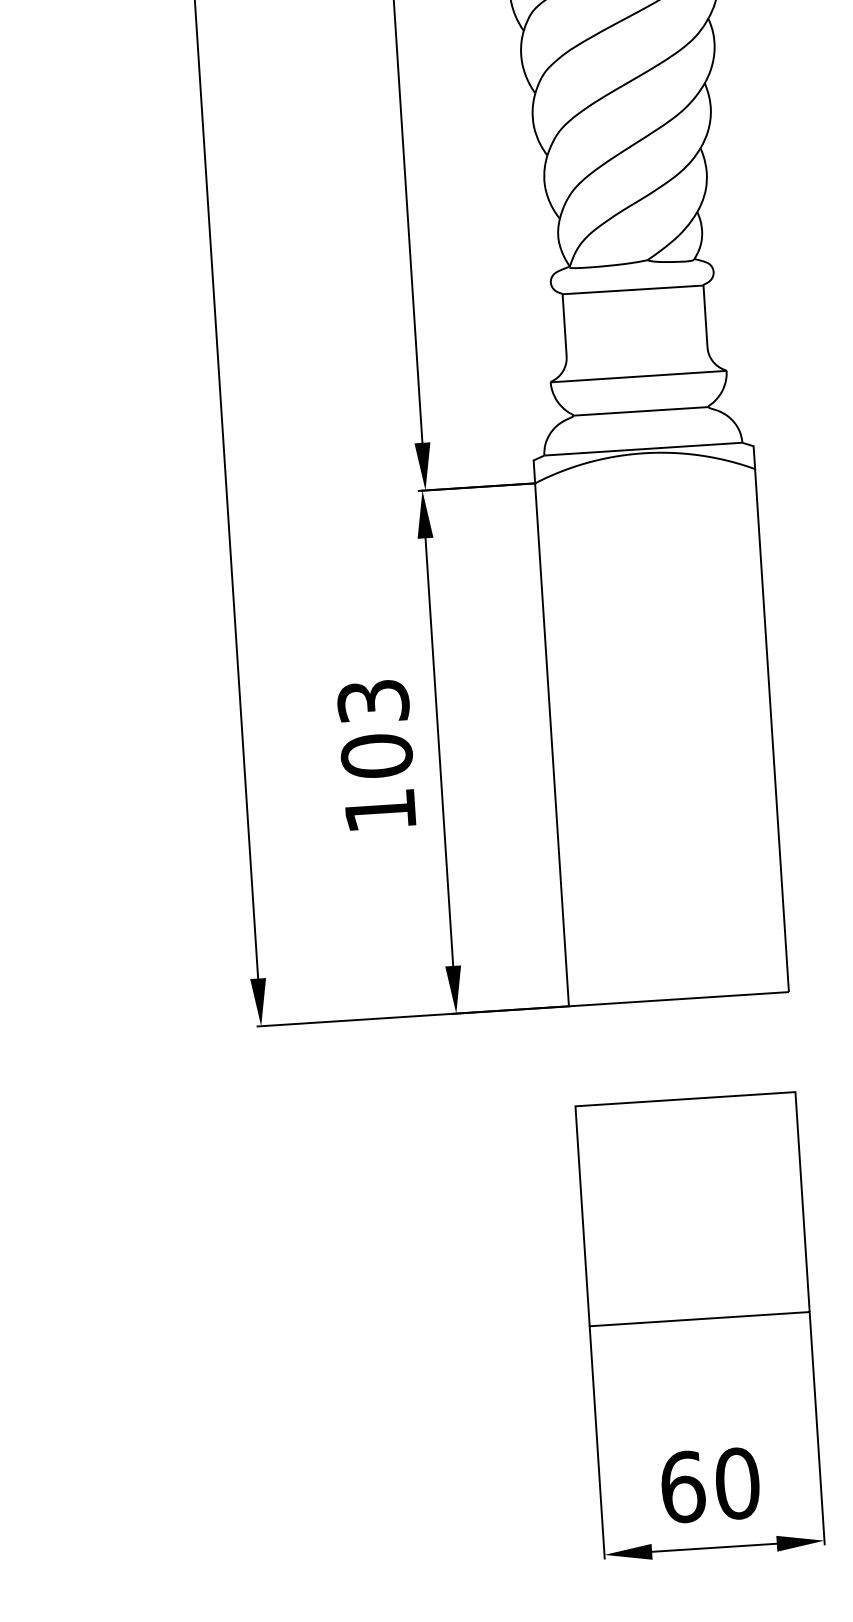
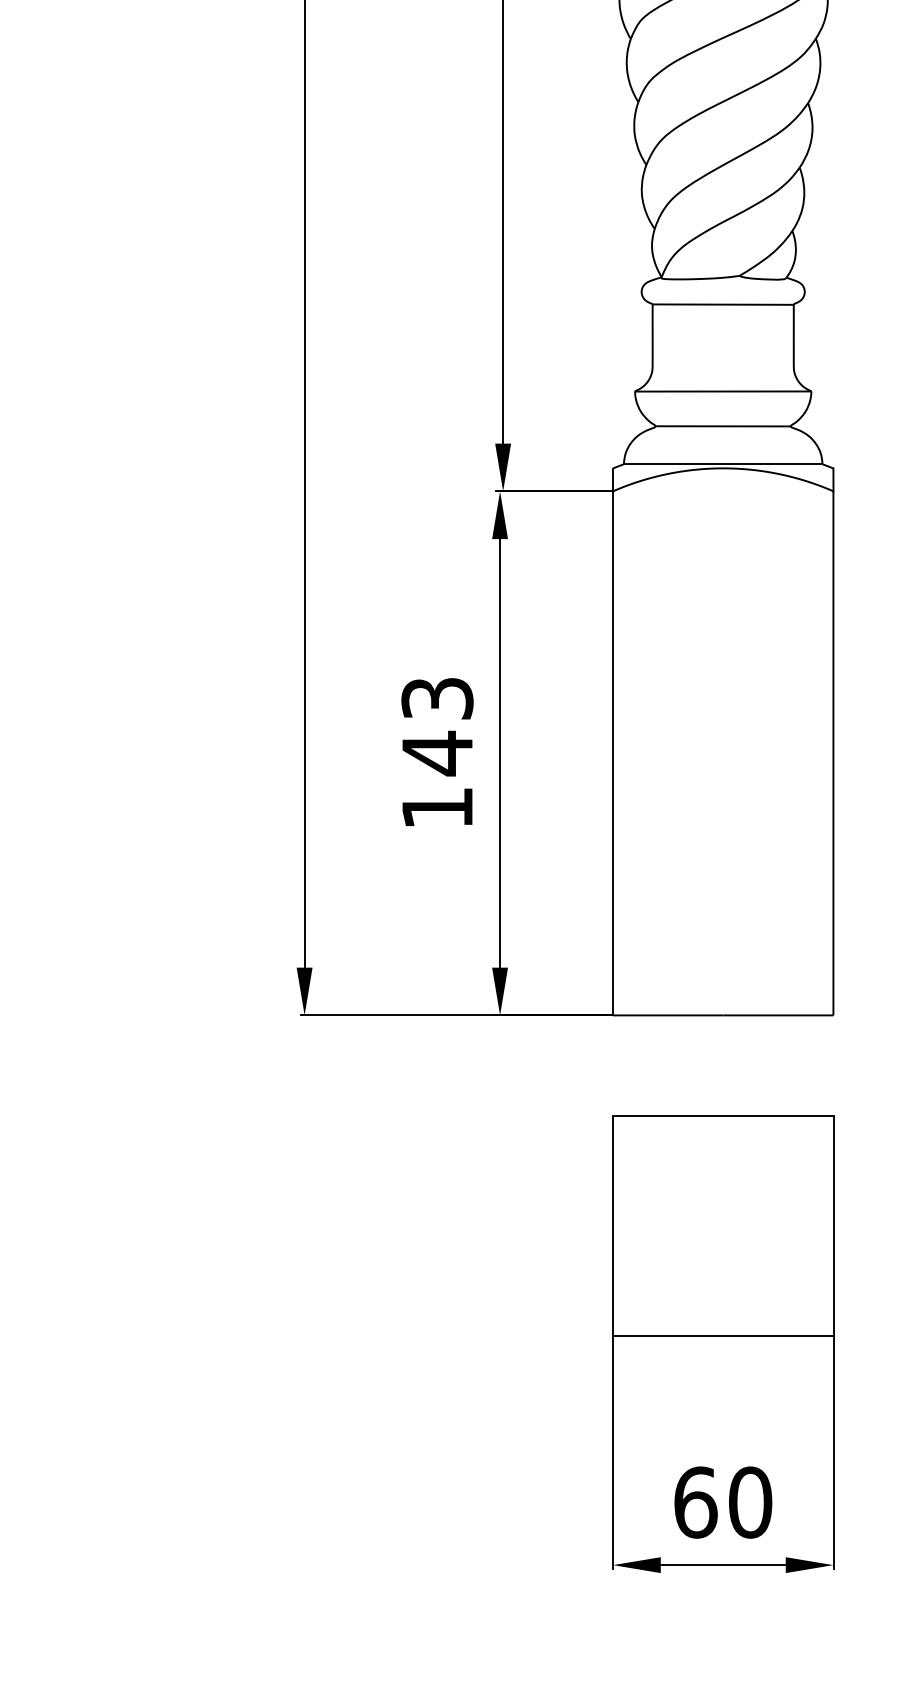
text: (376, 756) -> (437, 753), 103 -> 143

